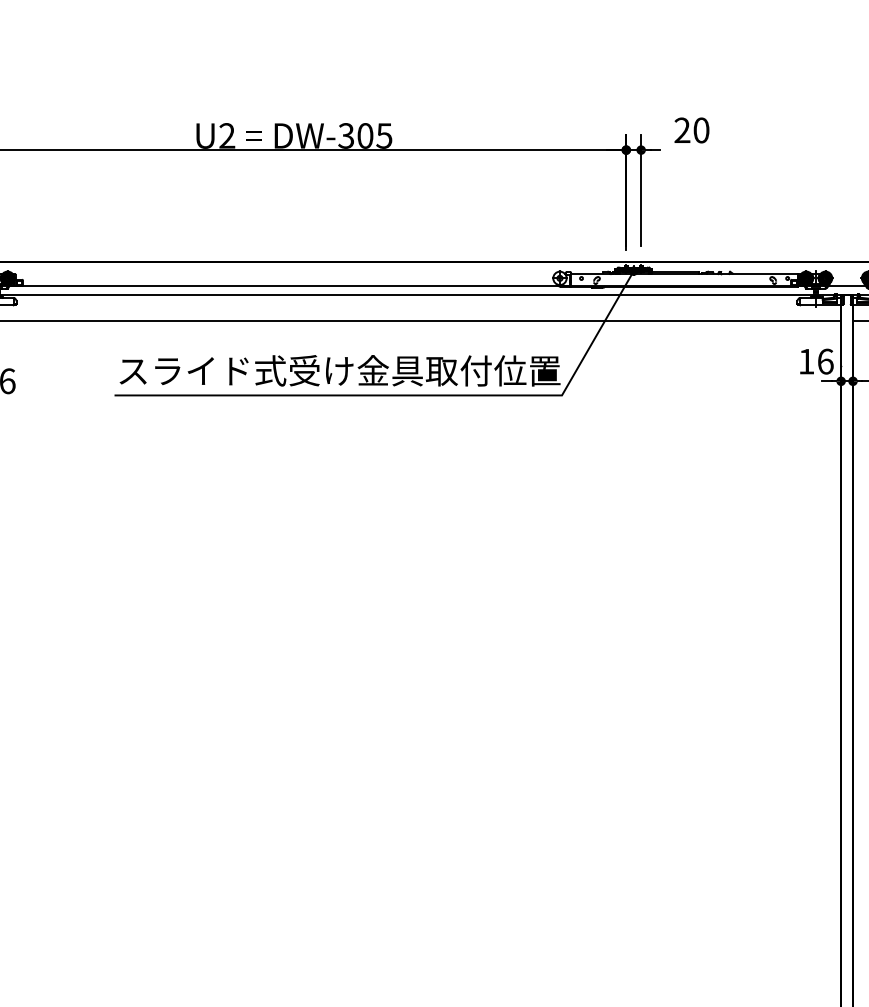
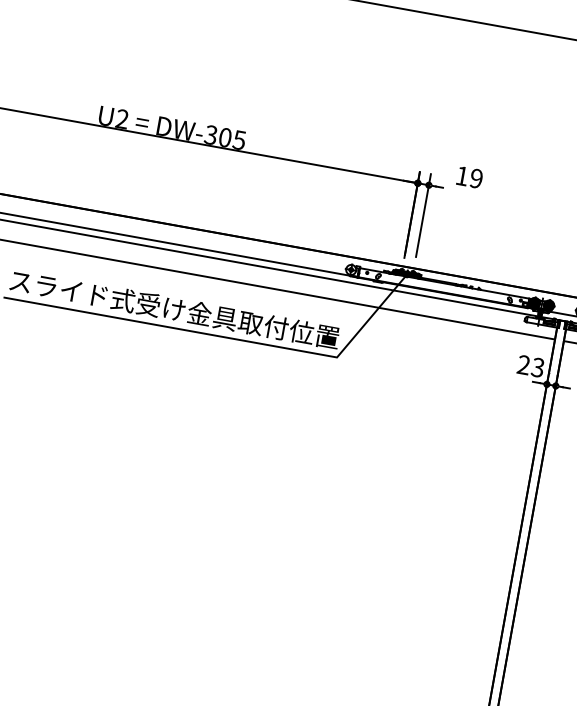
text: (691, 130) -> (469, 177), 20 -> 19
text: (815, 361) -> (530, 366), 16 -> 23

